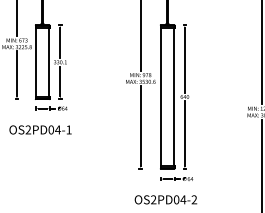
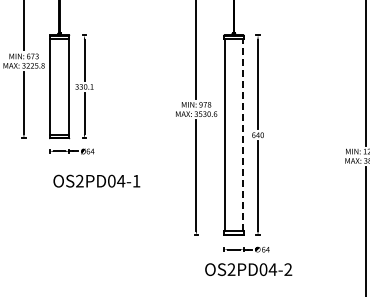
line: (174, 96) -> (243, 134), solid -> dashed
text: (40, 129) -> (96, 180), moved
text: (165, 199) -> (248, 269), moved

